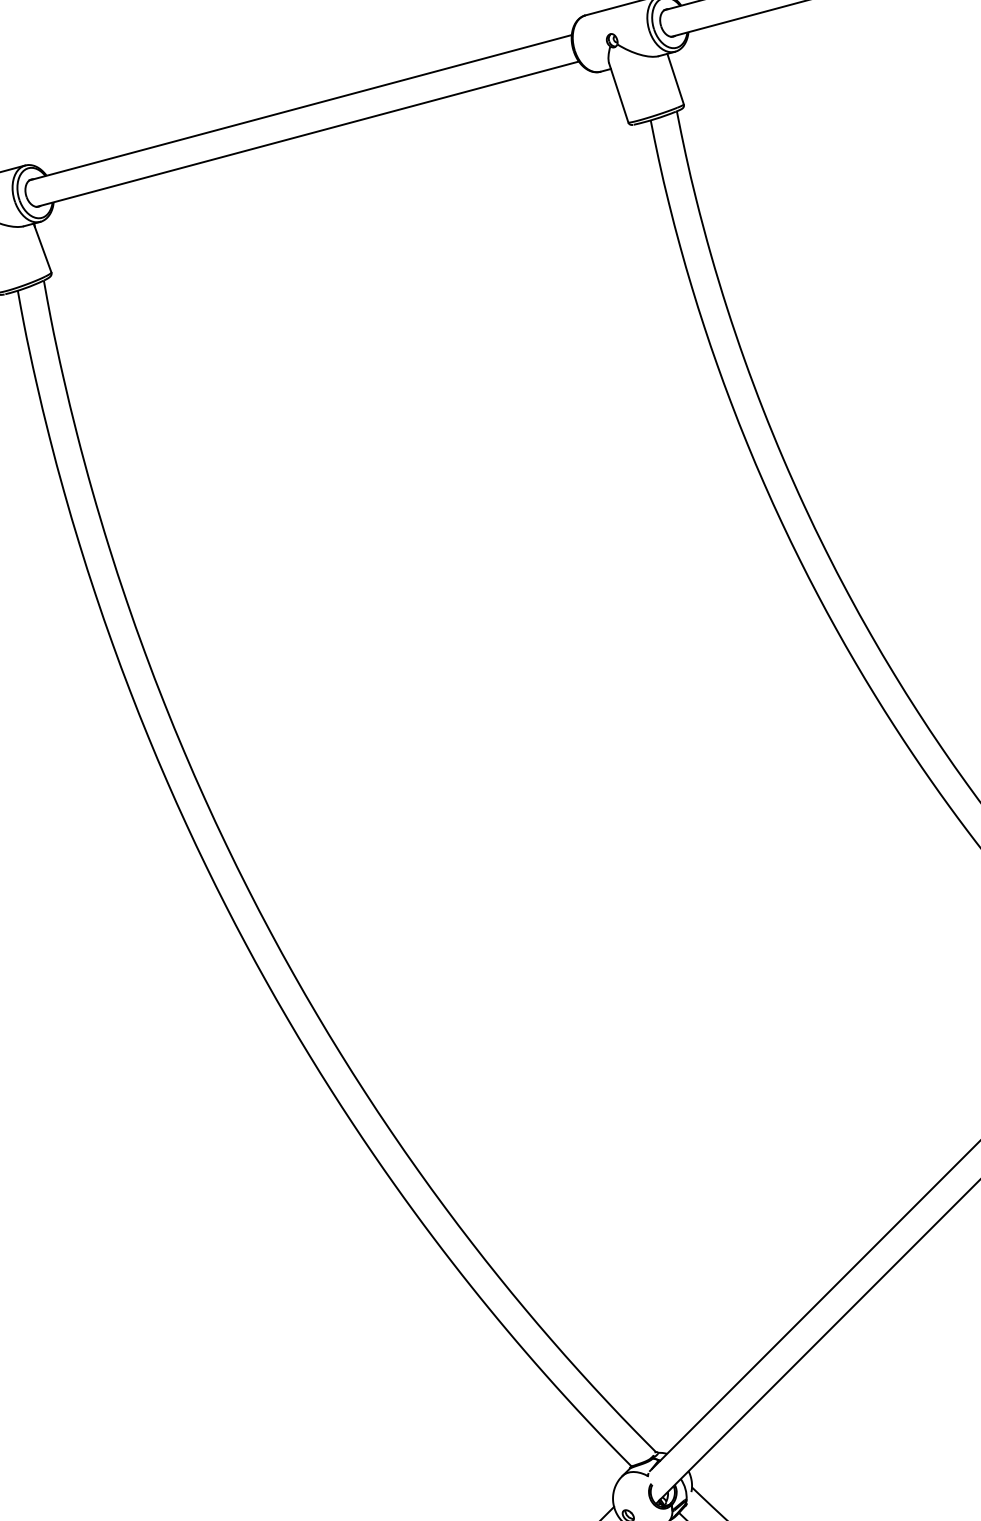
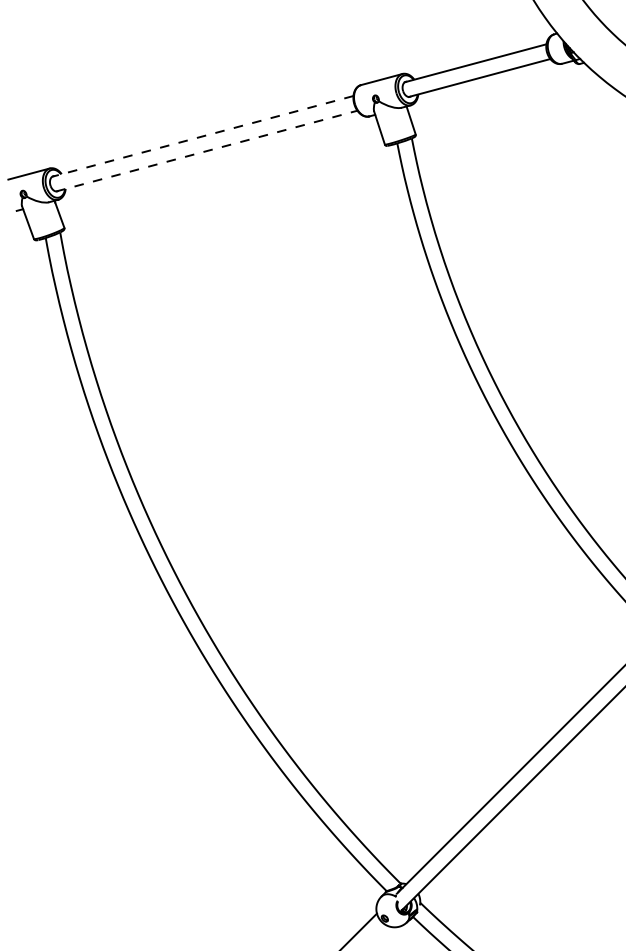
line: (300, 107) -> (202, 136), solid -> dashed
line: (307, 134) -> (206, 151), solid -> dashed

